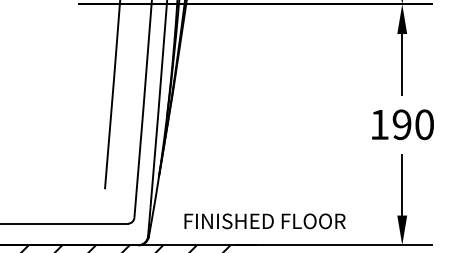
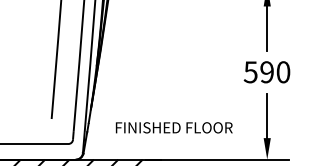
text: (378, 125) -> (250, 72), 190 -> 590
text: (264, 221) -> (173, 127), moved

